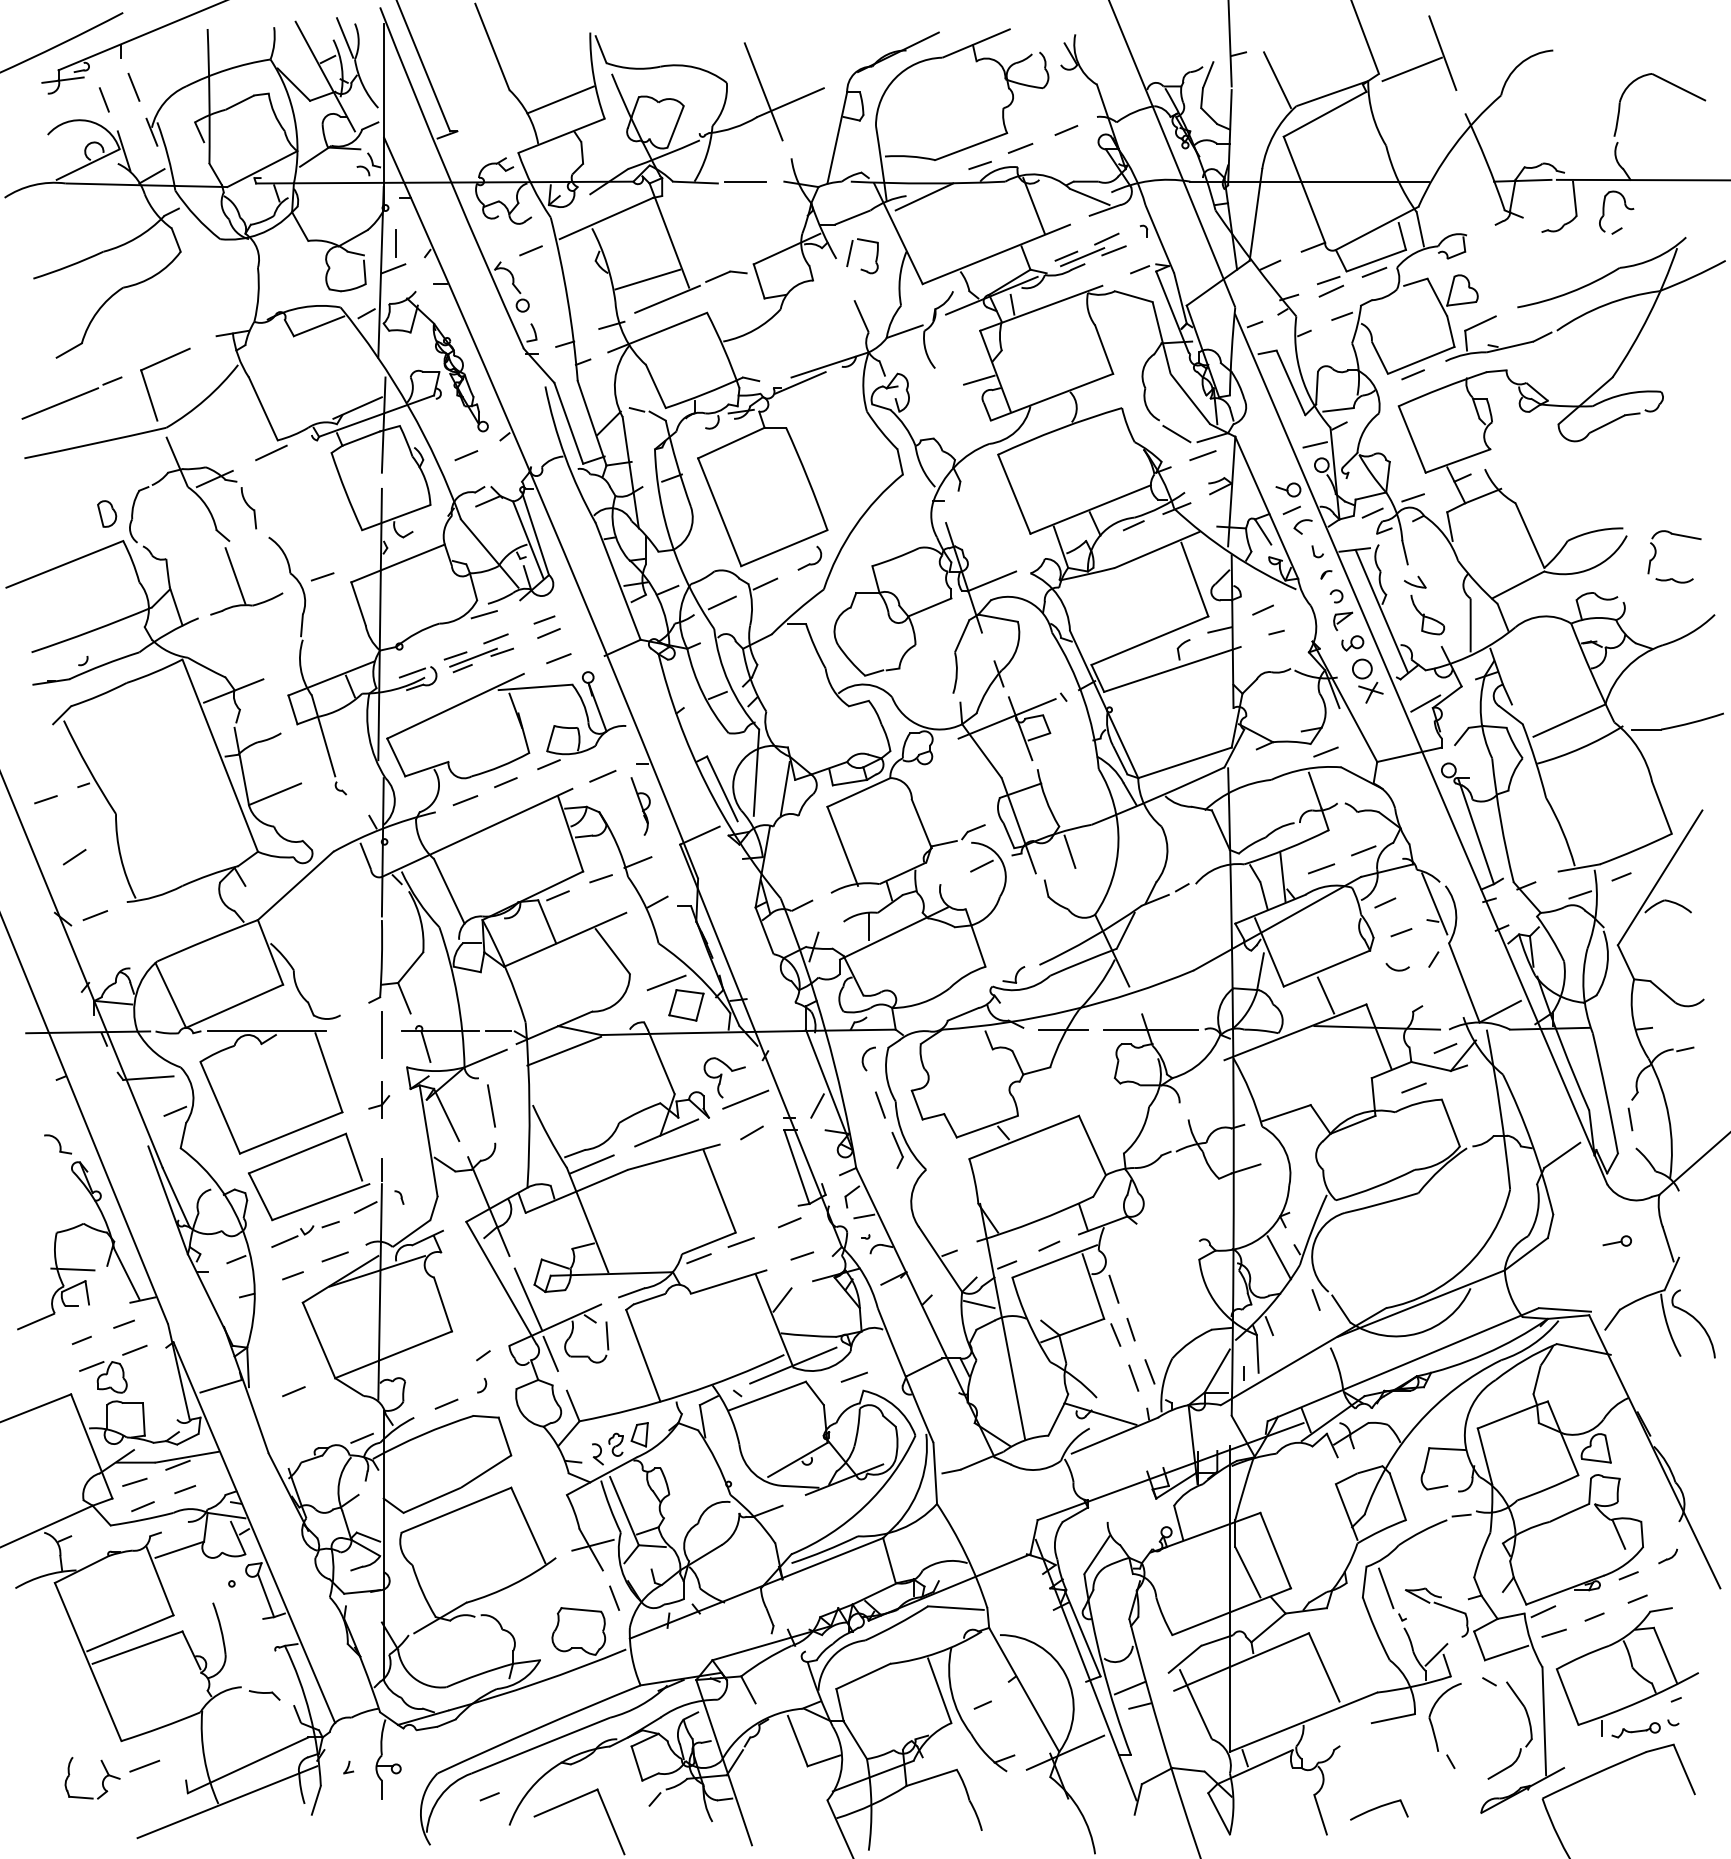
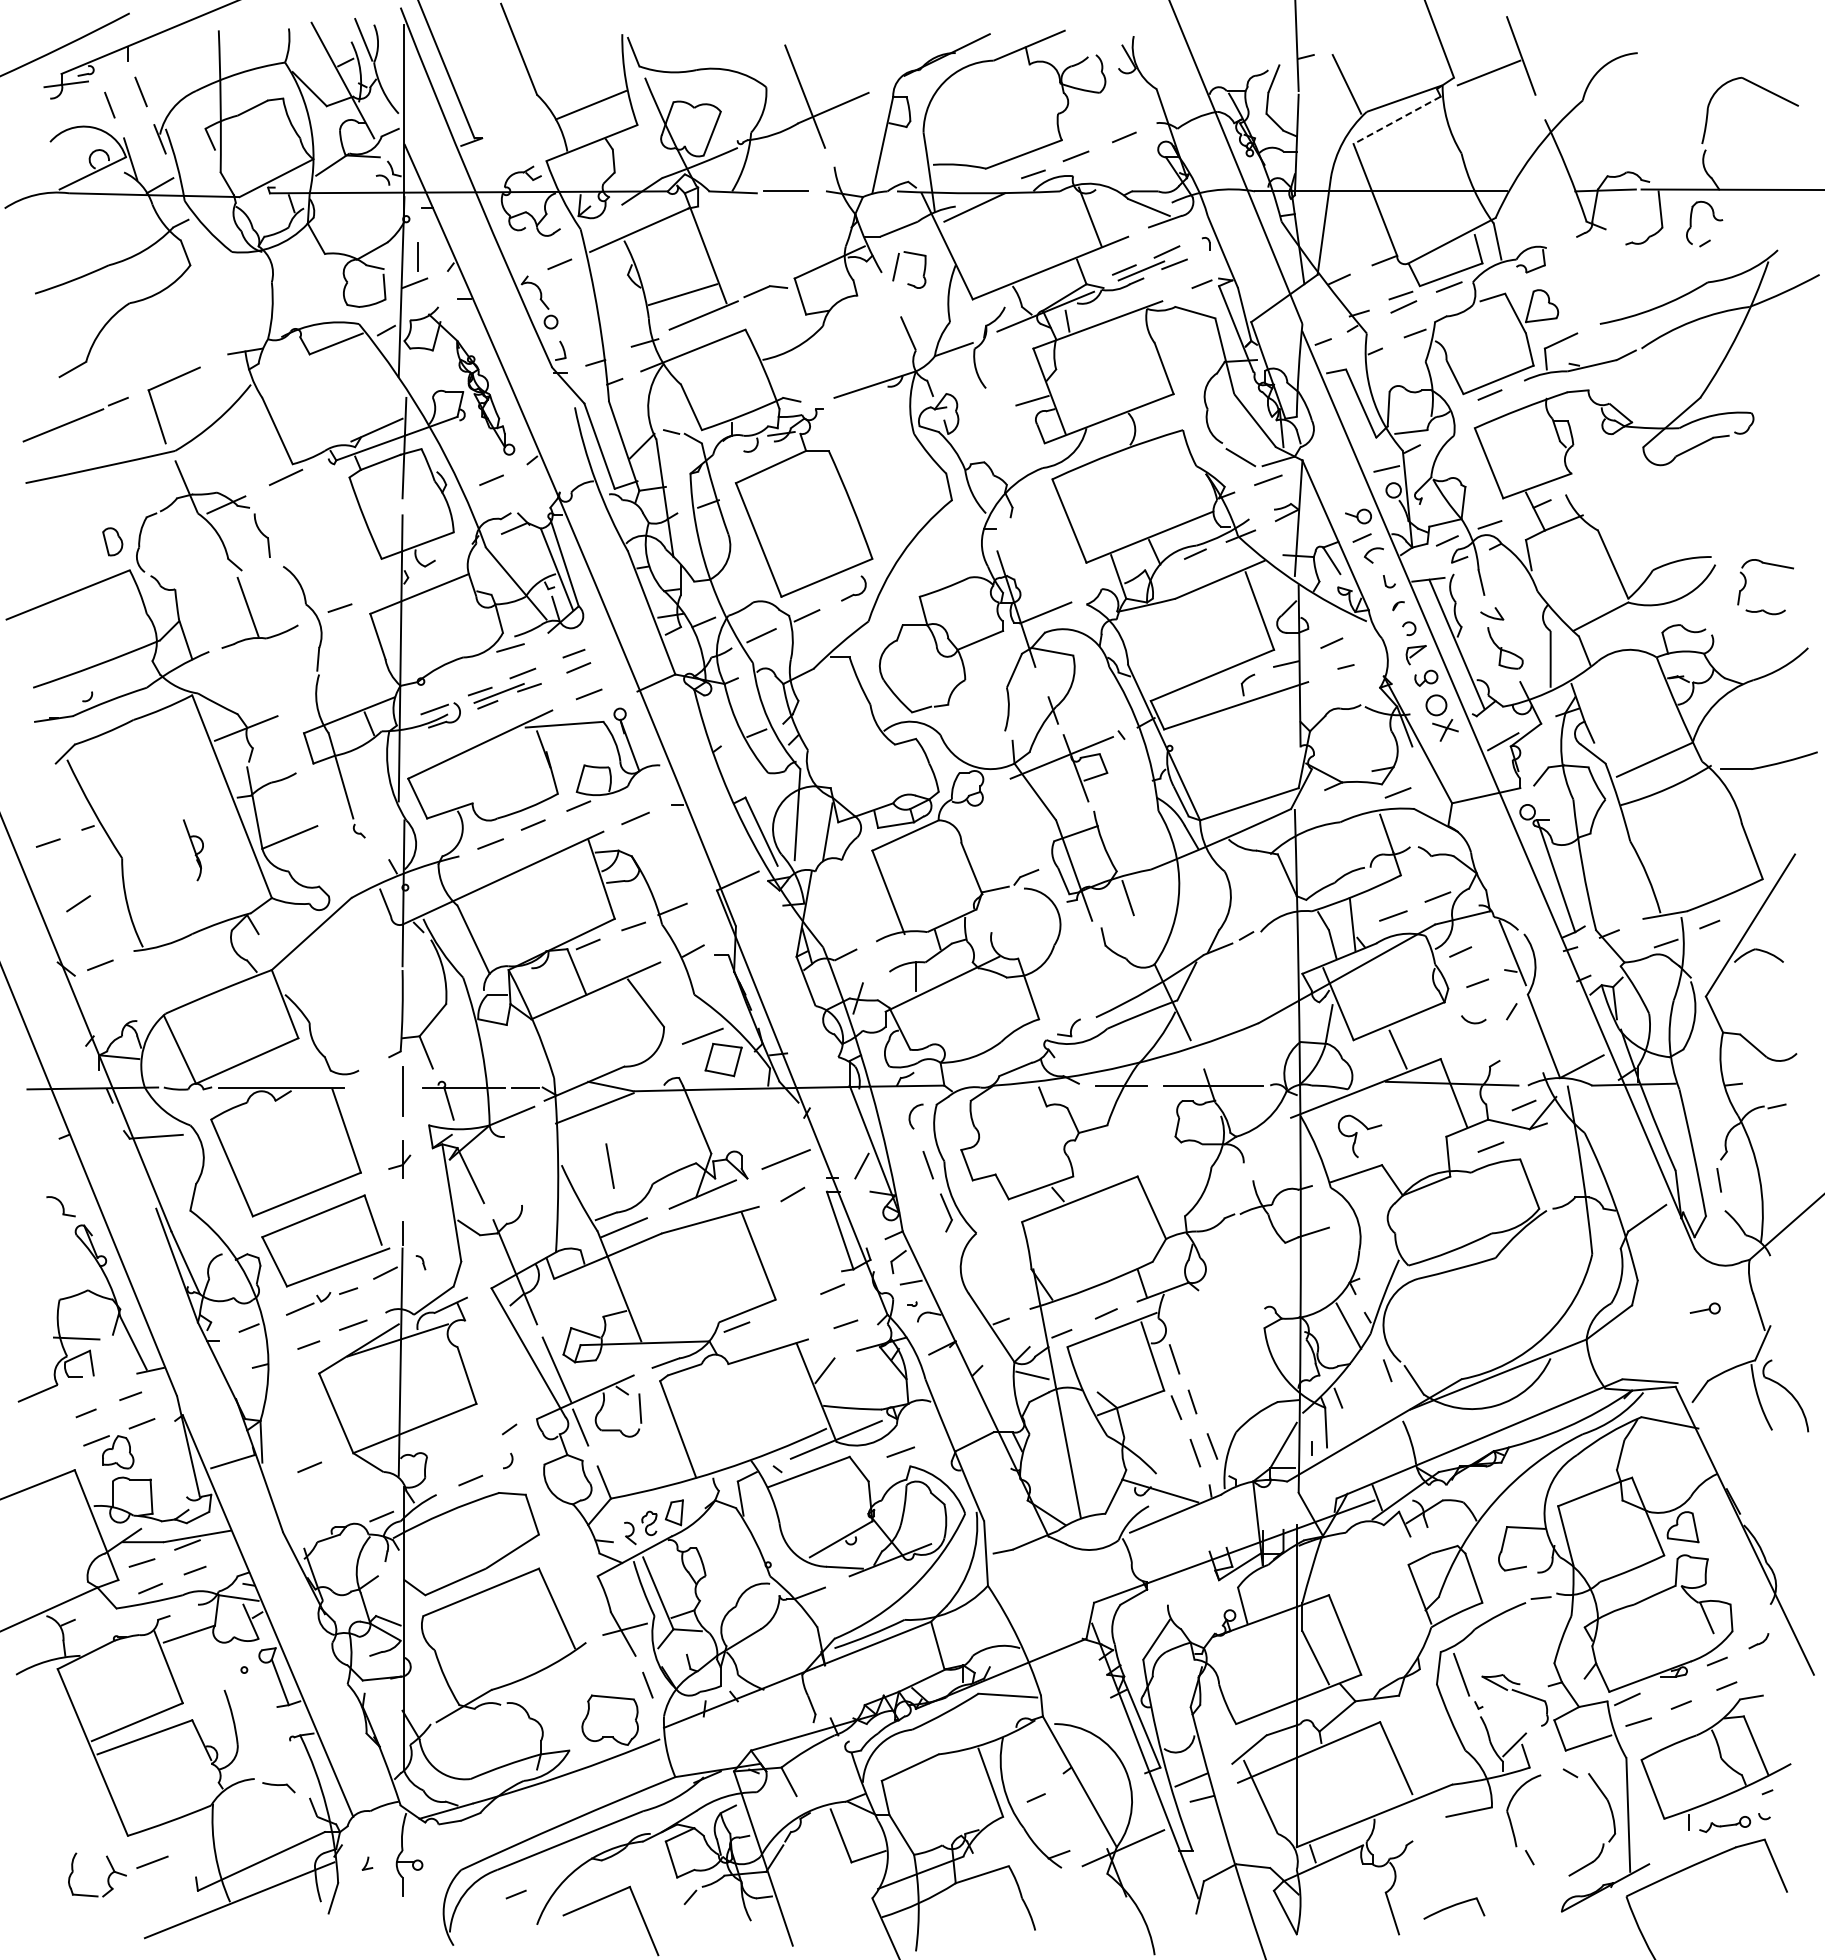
line: (1325, 114) -> (1397, 120), solid -> dashed
line: (800, 382) -> (843, 403), removed
part: (640, 806) -> (193, 850), moved
line: (981, 865) -> (1034, 912), removed
part: (725, 1077) -> (1360, 1136), moved
line: (490, 1105) -> (609, 1165), moved
line: (175, 1111) -> (184, 1171), removed
line: (741, 1241) -> (781, 1309), removed

